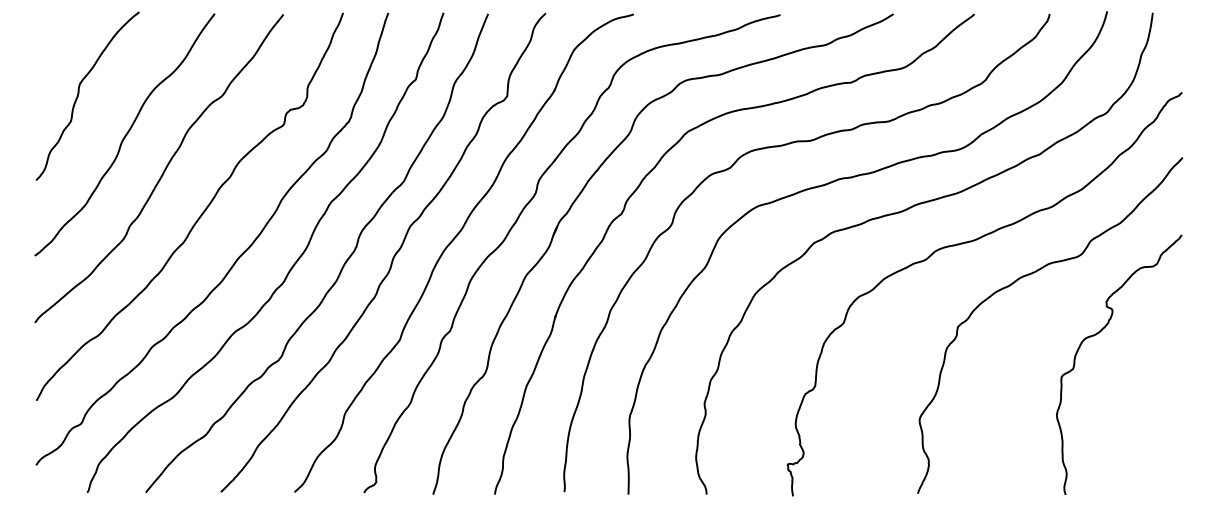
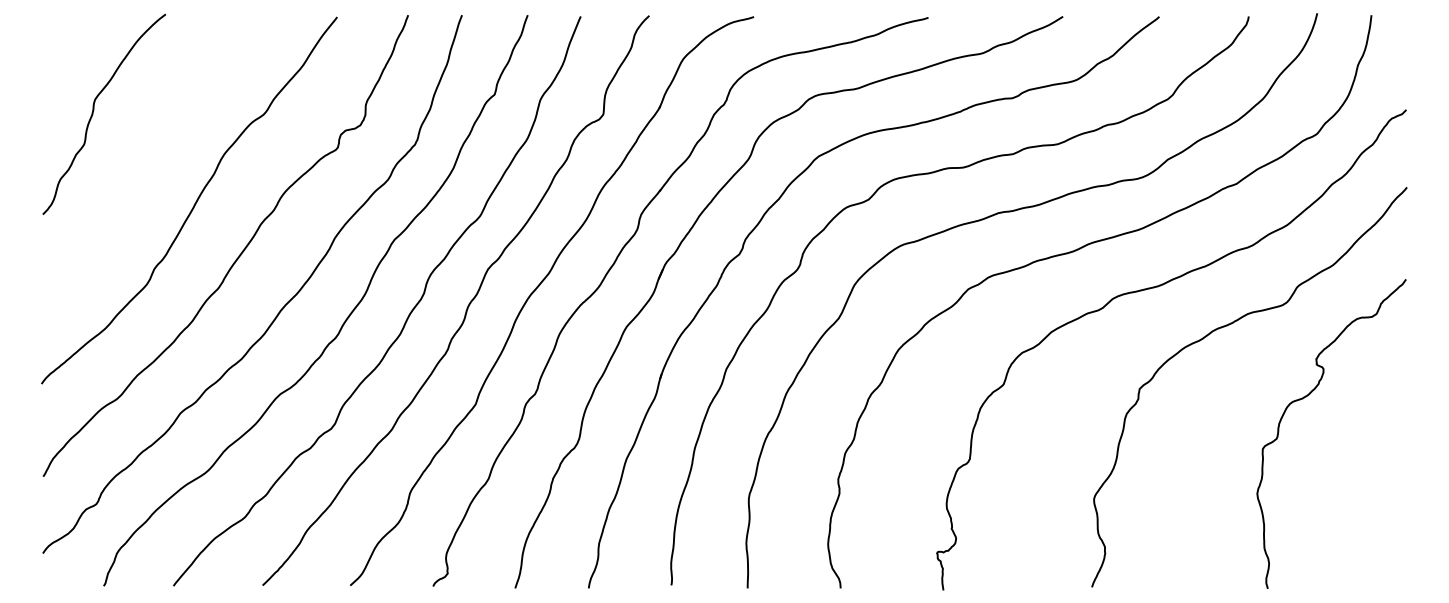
curve: (125, 134) -> (149, 159), removed

